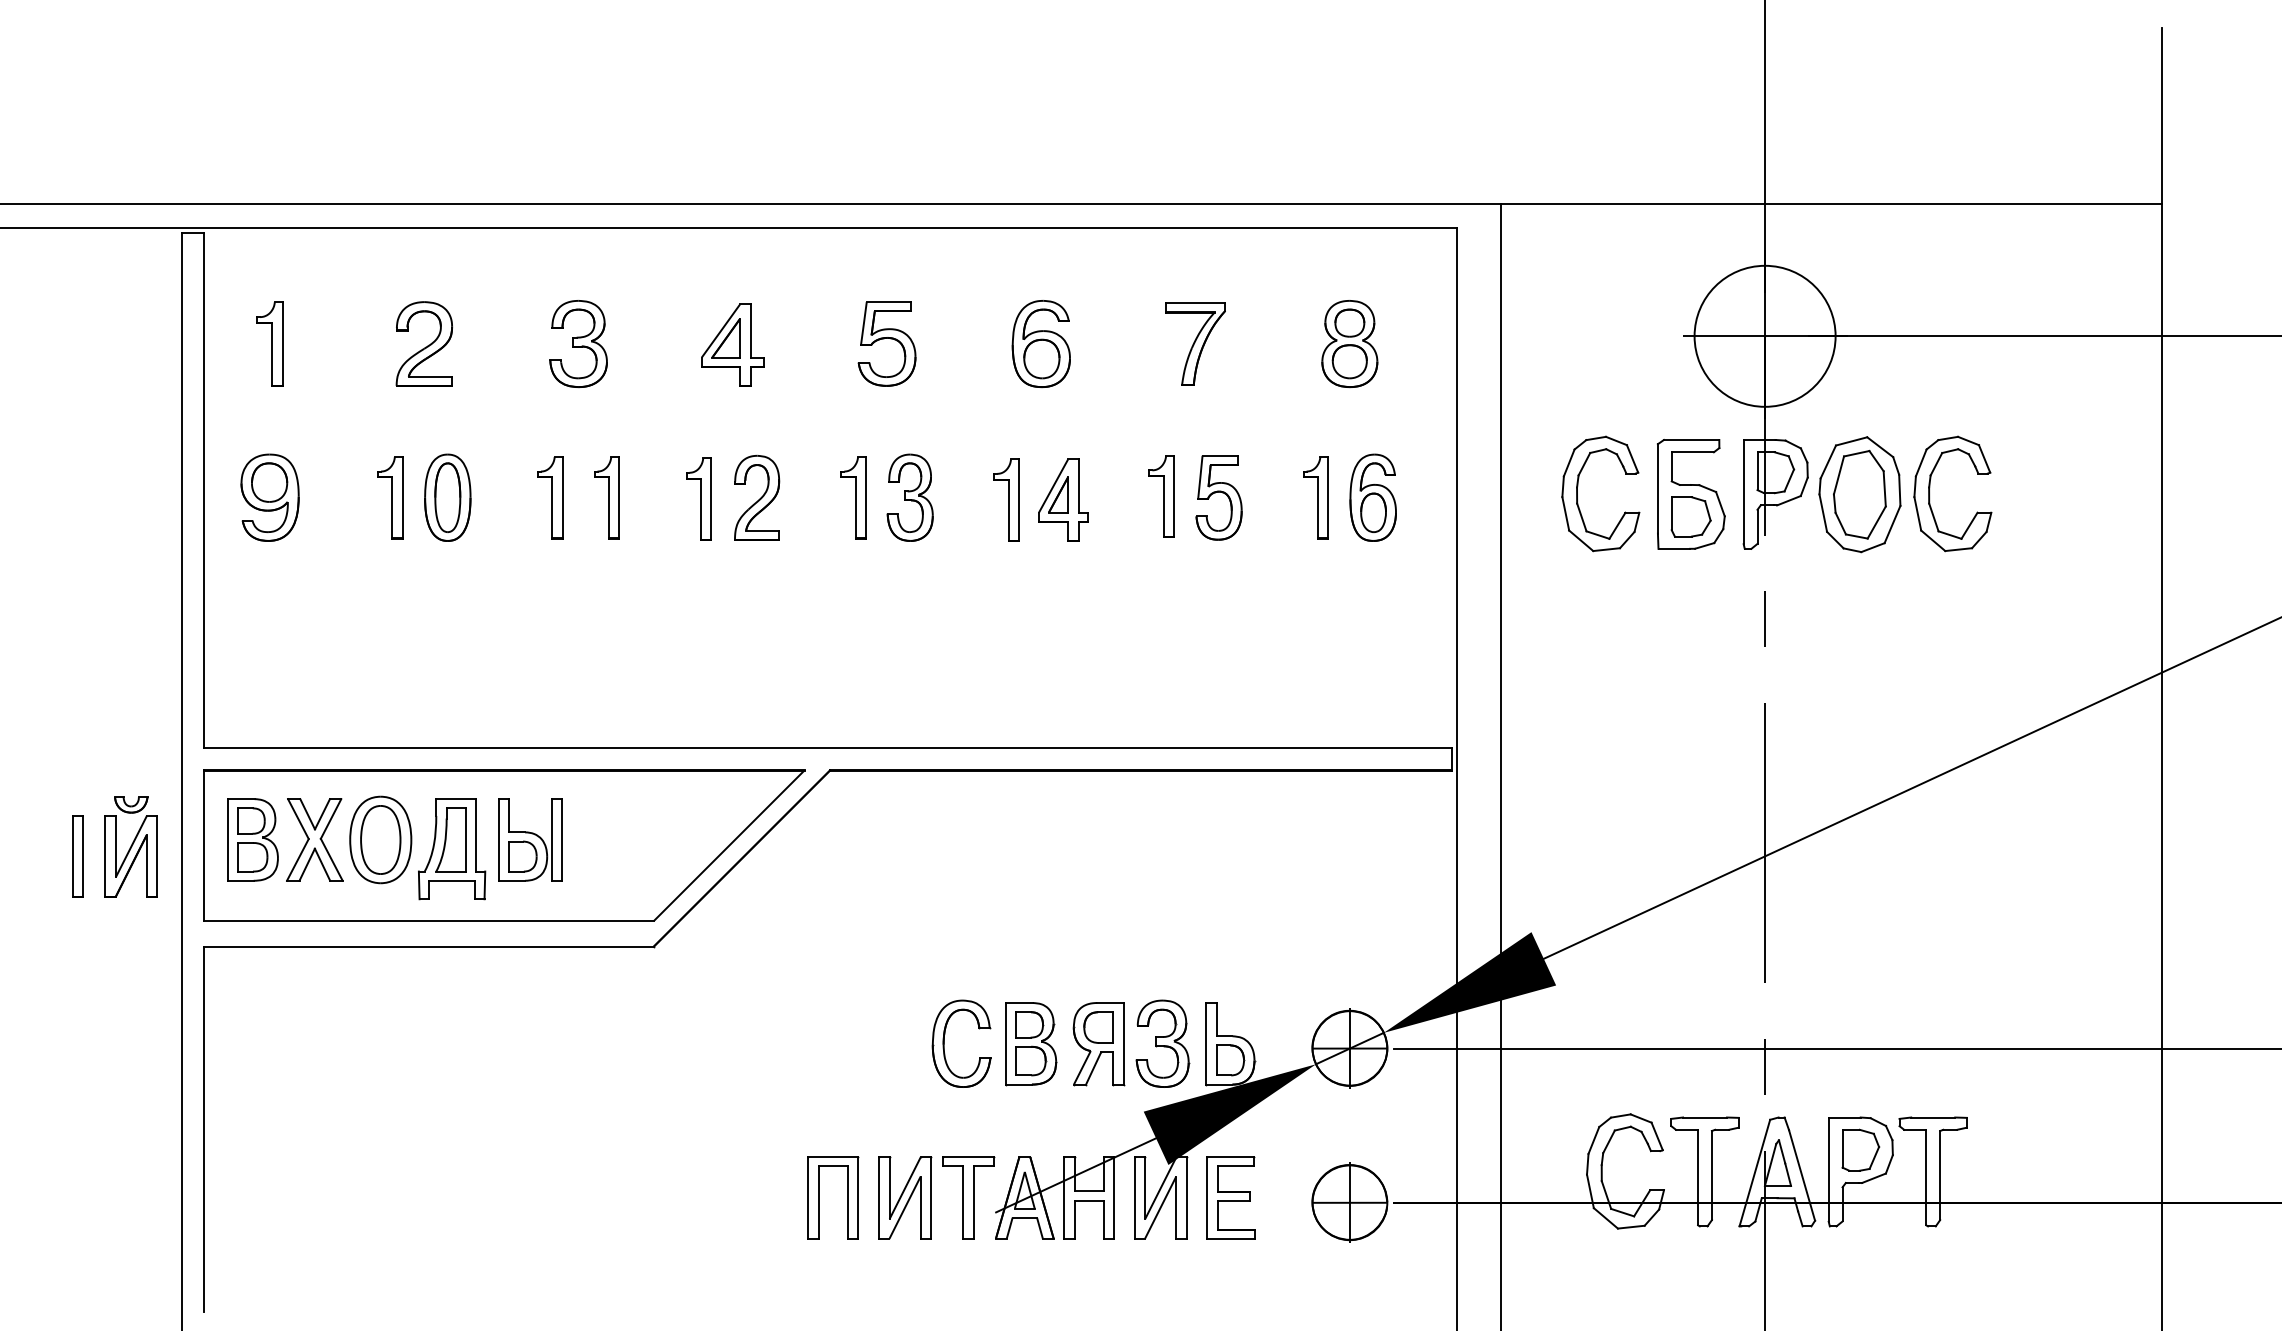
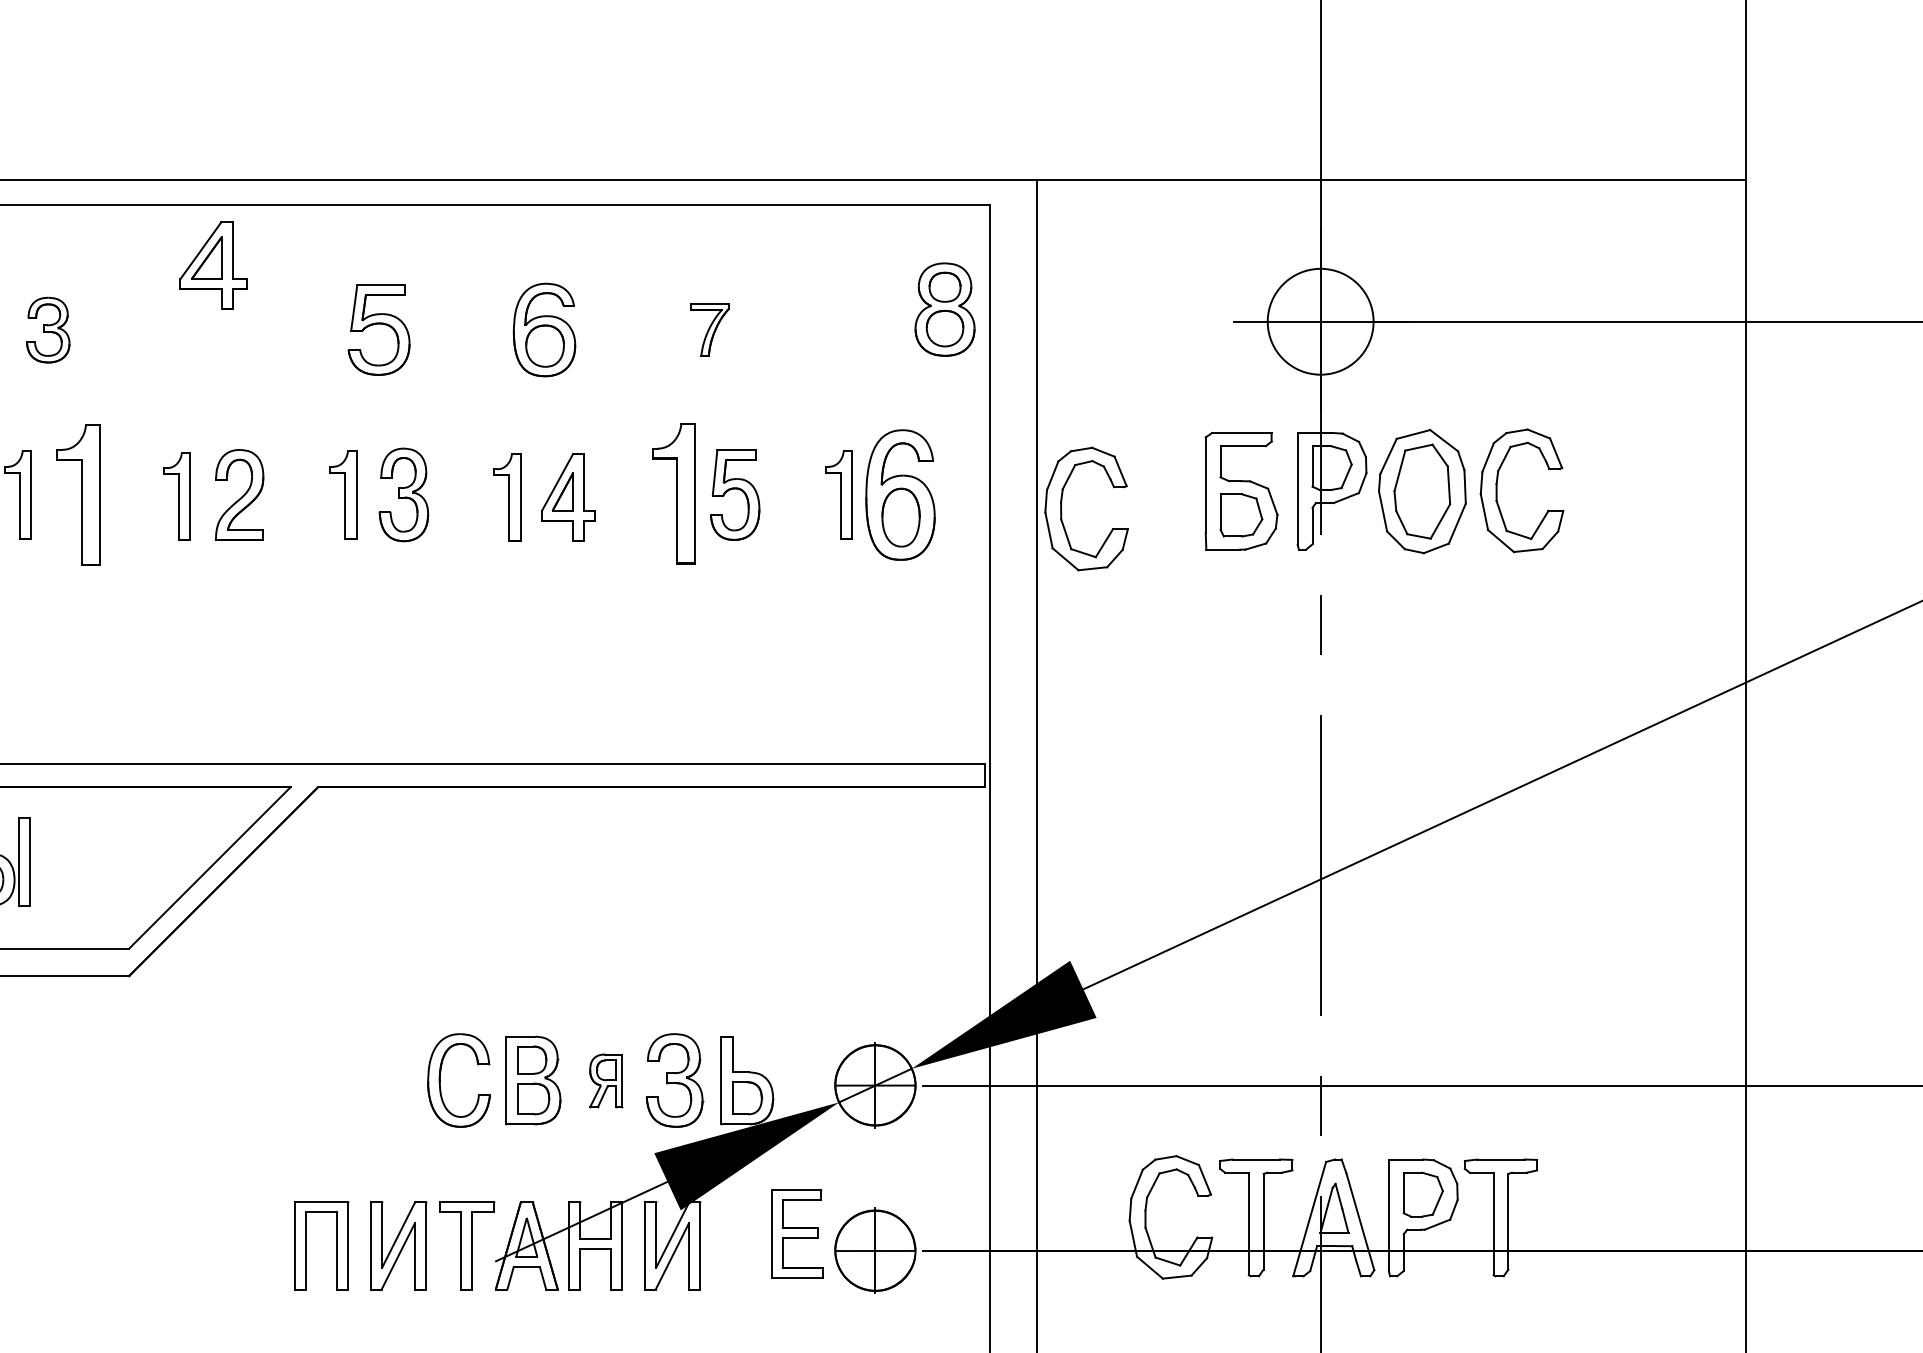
circle: (1764, 335) -> (1320, 320), size x0.7
part: (1195, 343) -> (709, 329), size x0.6
part: (578, 344) -> (48, 330), size x0.7
part: (732, 344) -> (213, 265), moved
part: (1349, 344) -> (944, 310), moved
part: (1577, 493) -> (1061, 508), moved
part: (1161, 496) -> (673, 493), size x1.6
part: (606, 497) -> (78, 494), size x1.6
part: (1372, 497) -> (899, 494), size x1.4
part: (1098, 1044) -> (605, 1081), size x0.6
part: (1230, 1197) -> (796, 1233), moved

